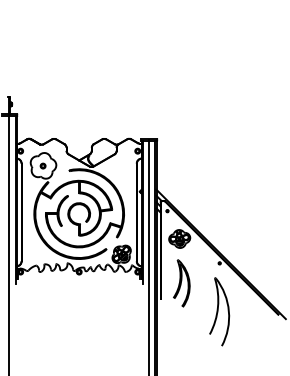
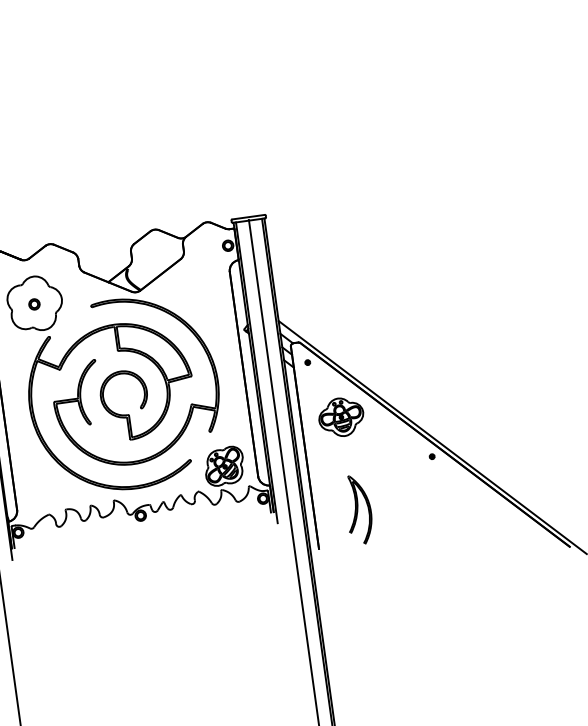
part: (181, 283) -> (358, 509), size x0.7
part: (219, 311) -> (445, 557), removed

